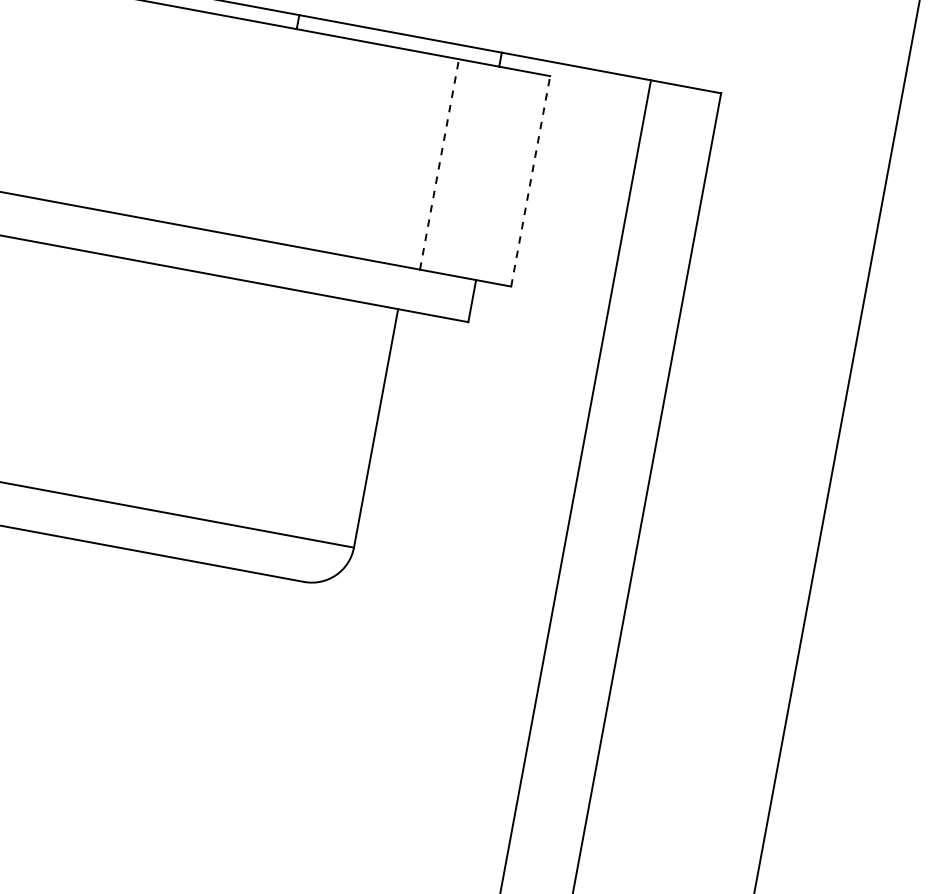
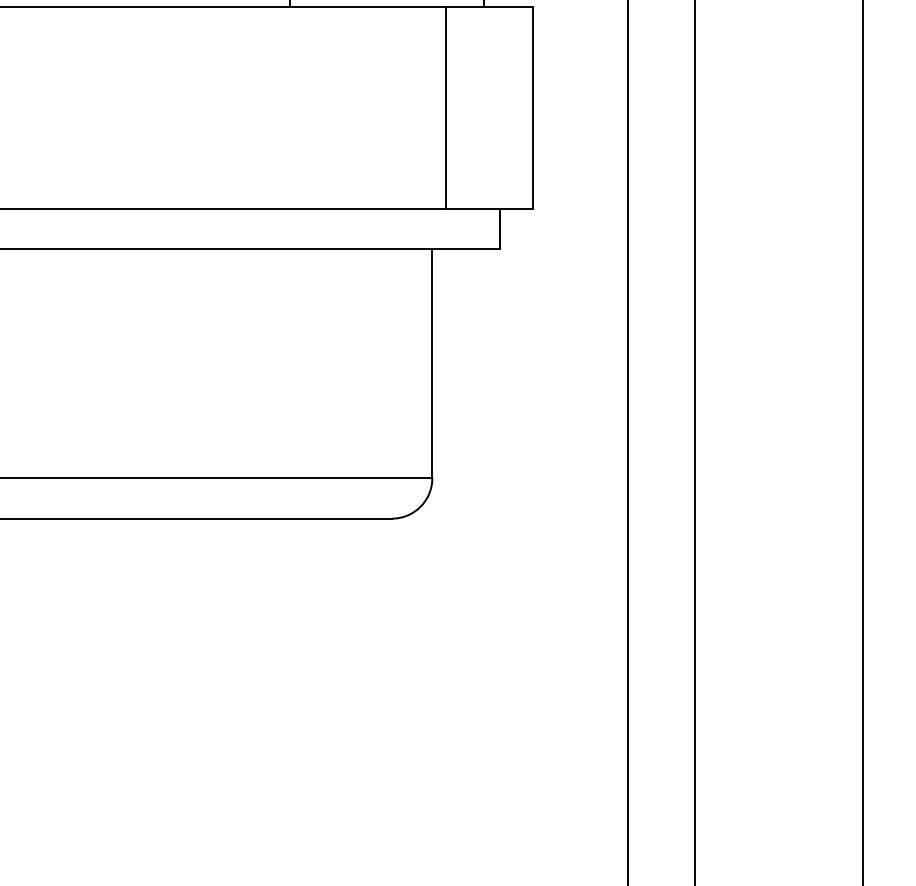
line: (439, 164) -> (445, 108), dashed -> solid
line: (530, 181) -> (533, 108), dashed -> solid

